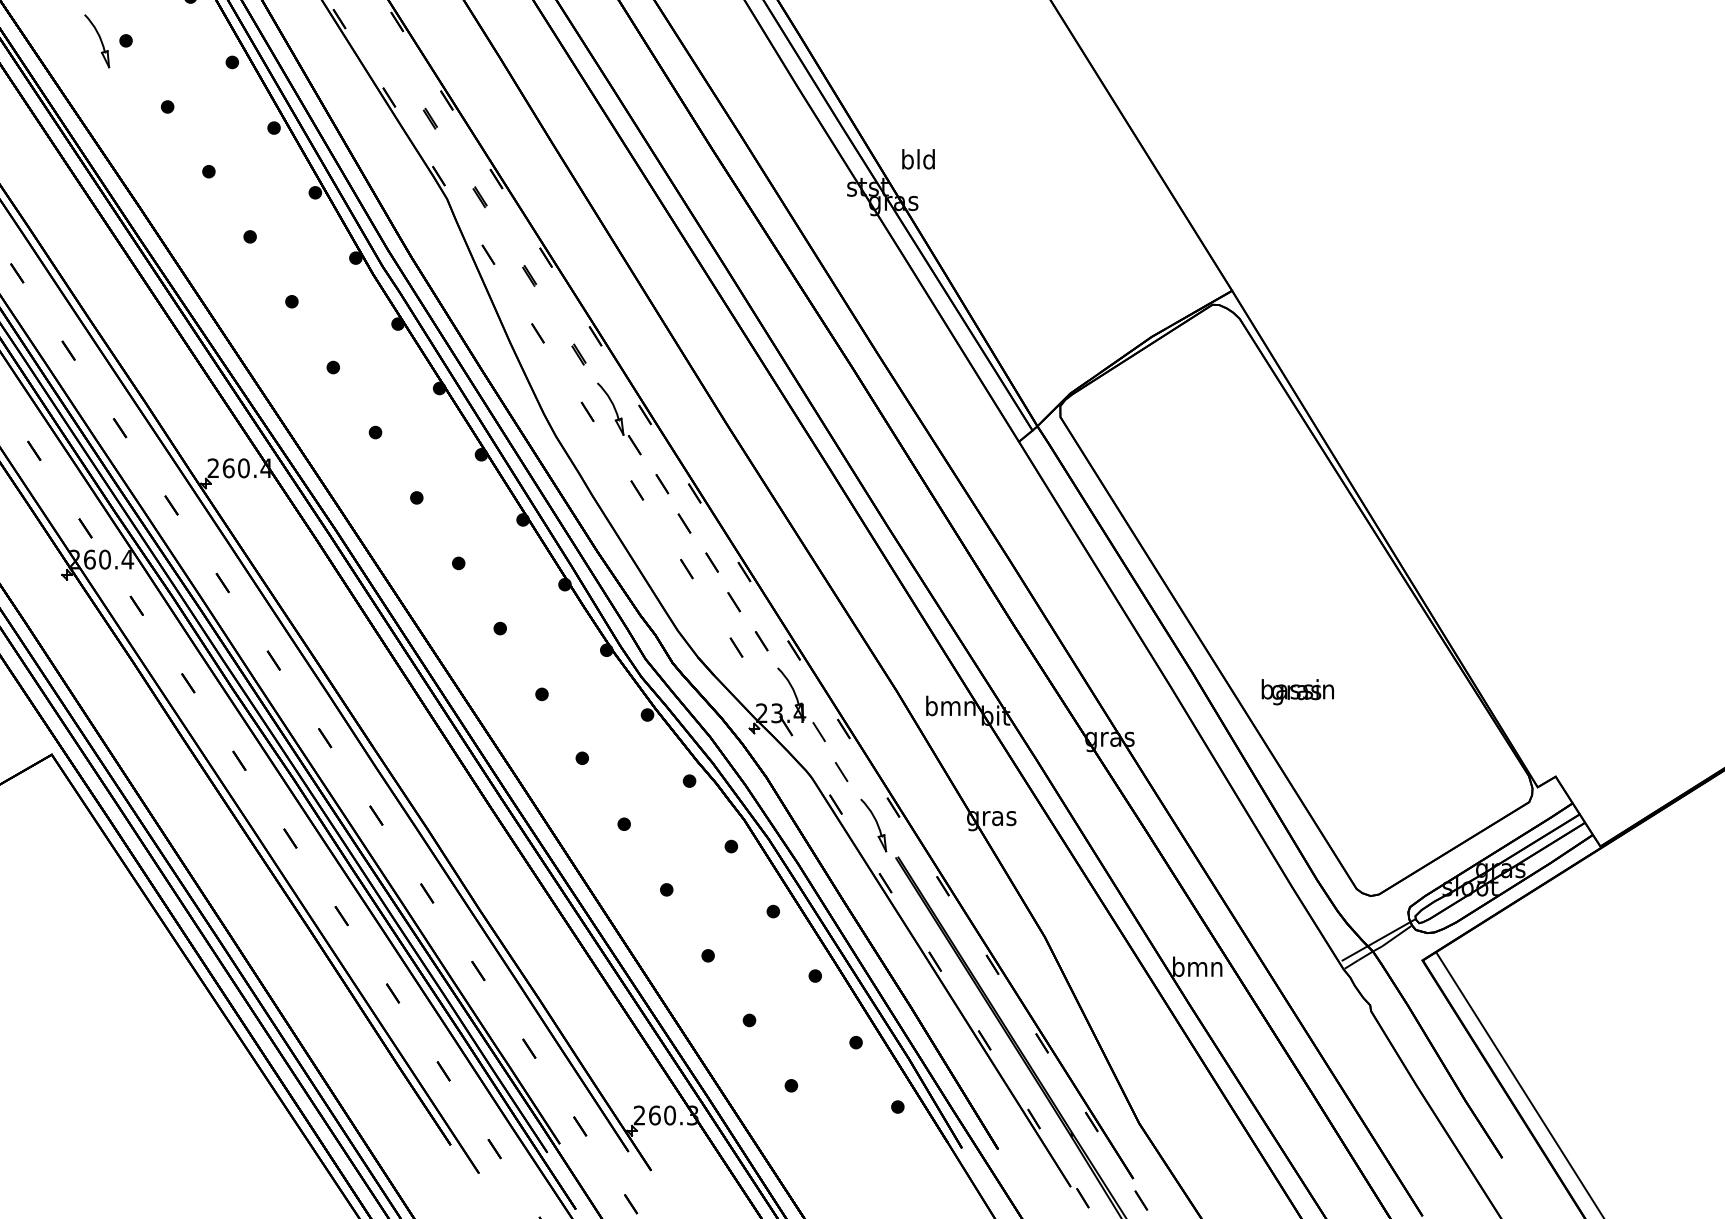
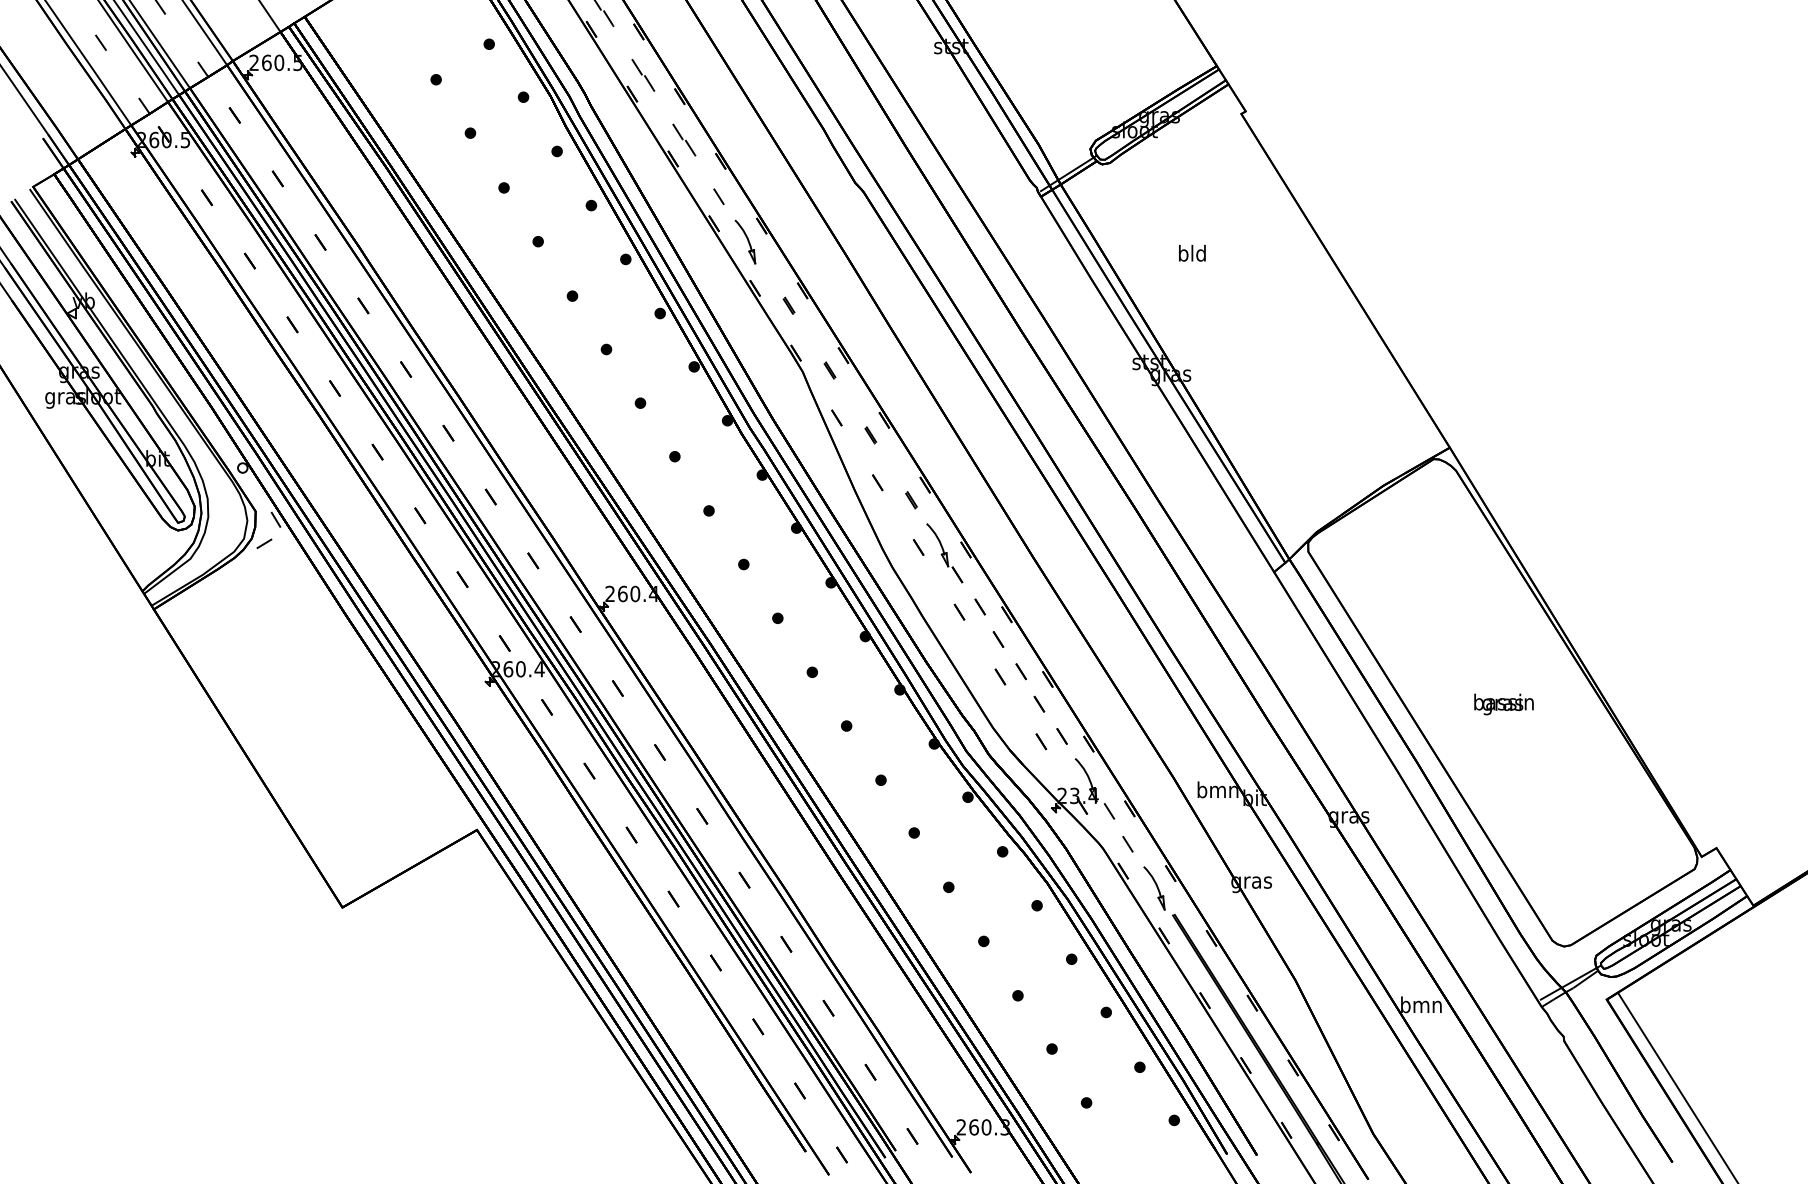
part: (97, 40) -> (745, 241), moved
text: (918, 158) -> (1192, 252), moved
text: (1297, 692) -> (1503, 704), moved

